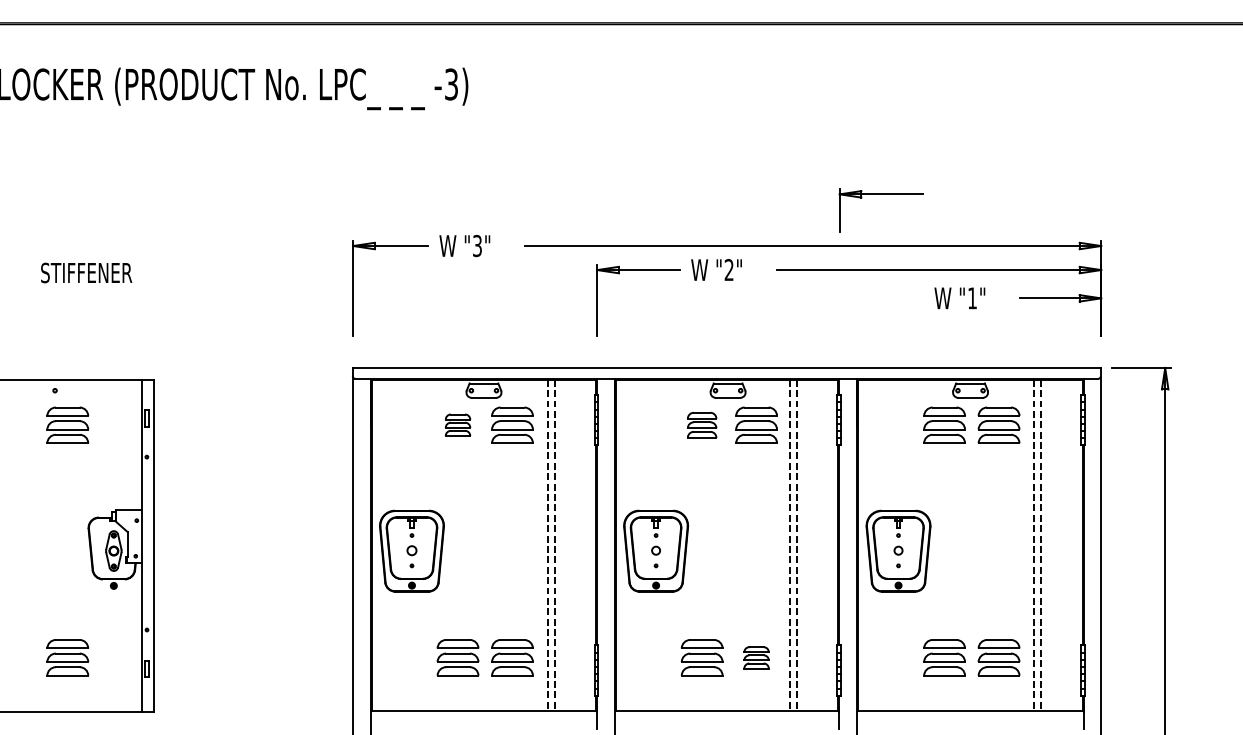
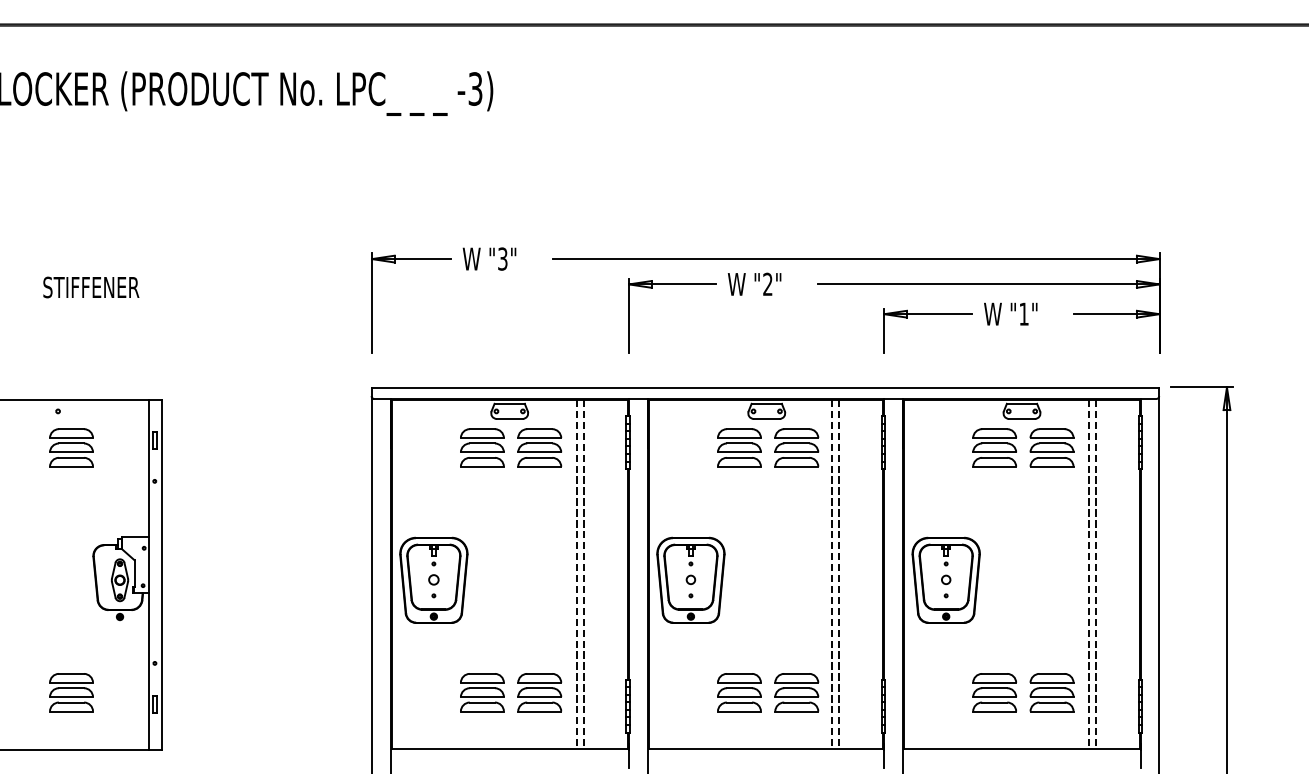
part: (880, 194) -> (927, 314), moved
part: (457, 424) -> (481, 447), size x1.67
part: (701, 424) -> (738, 447), size x1.43
part: (756, 657) -> (796, 692), size x1.67

